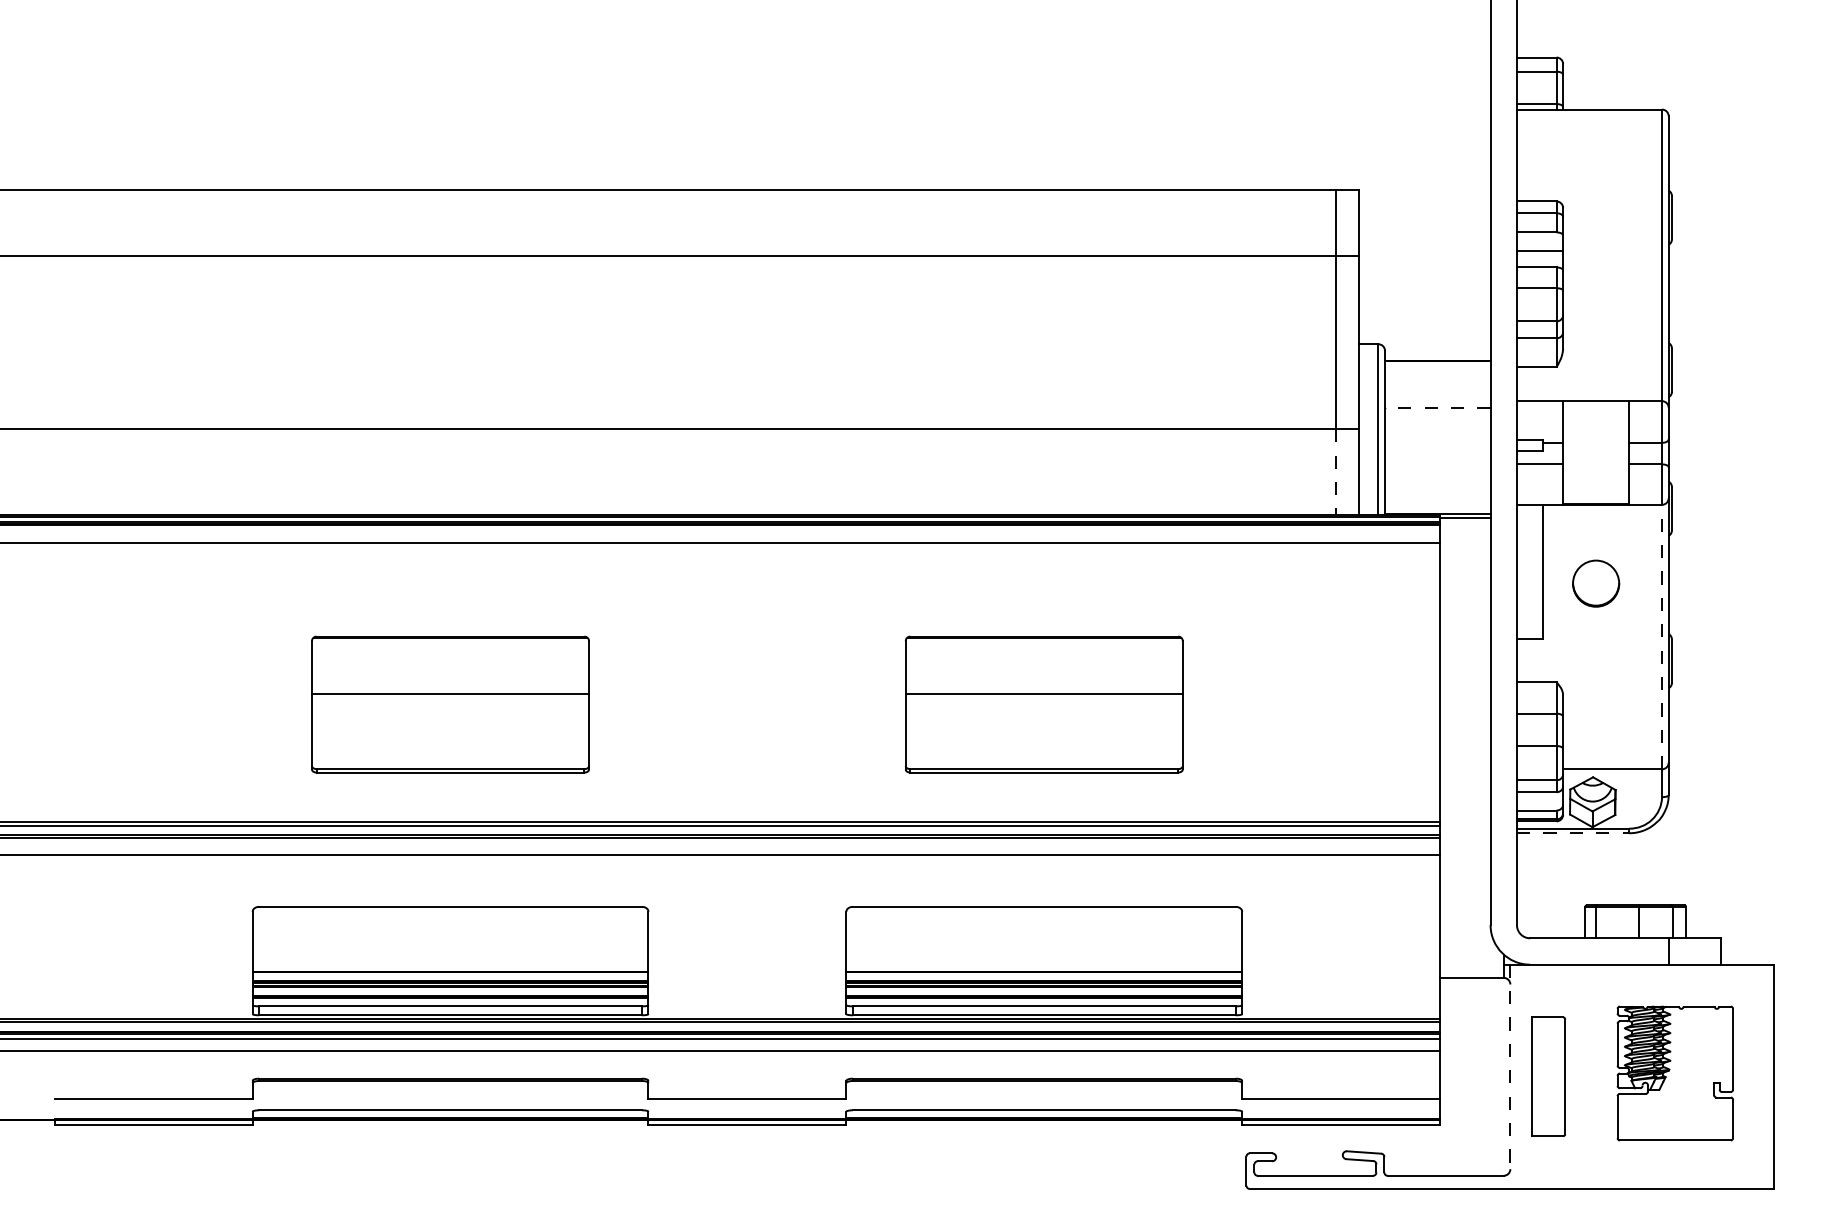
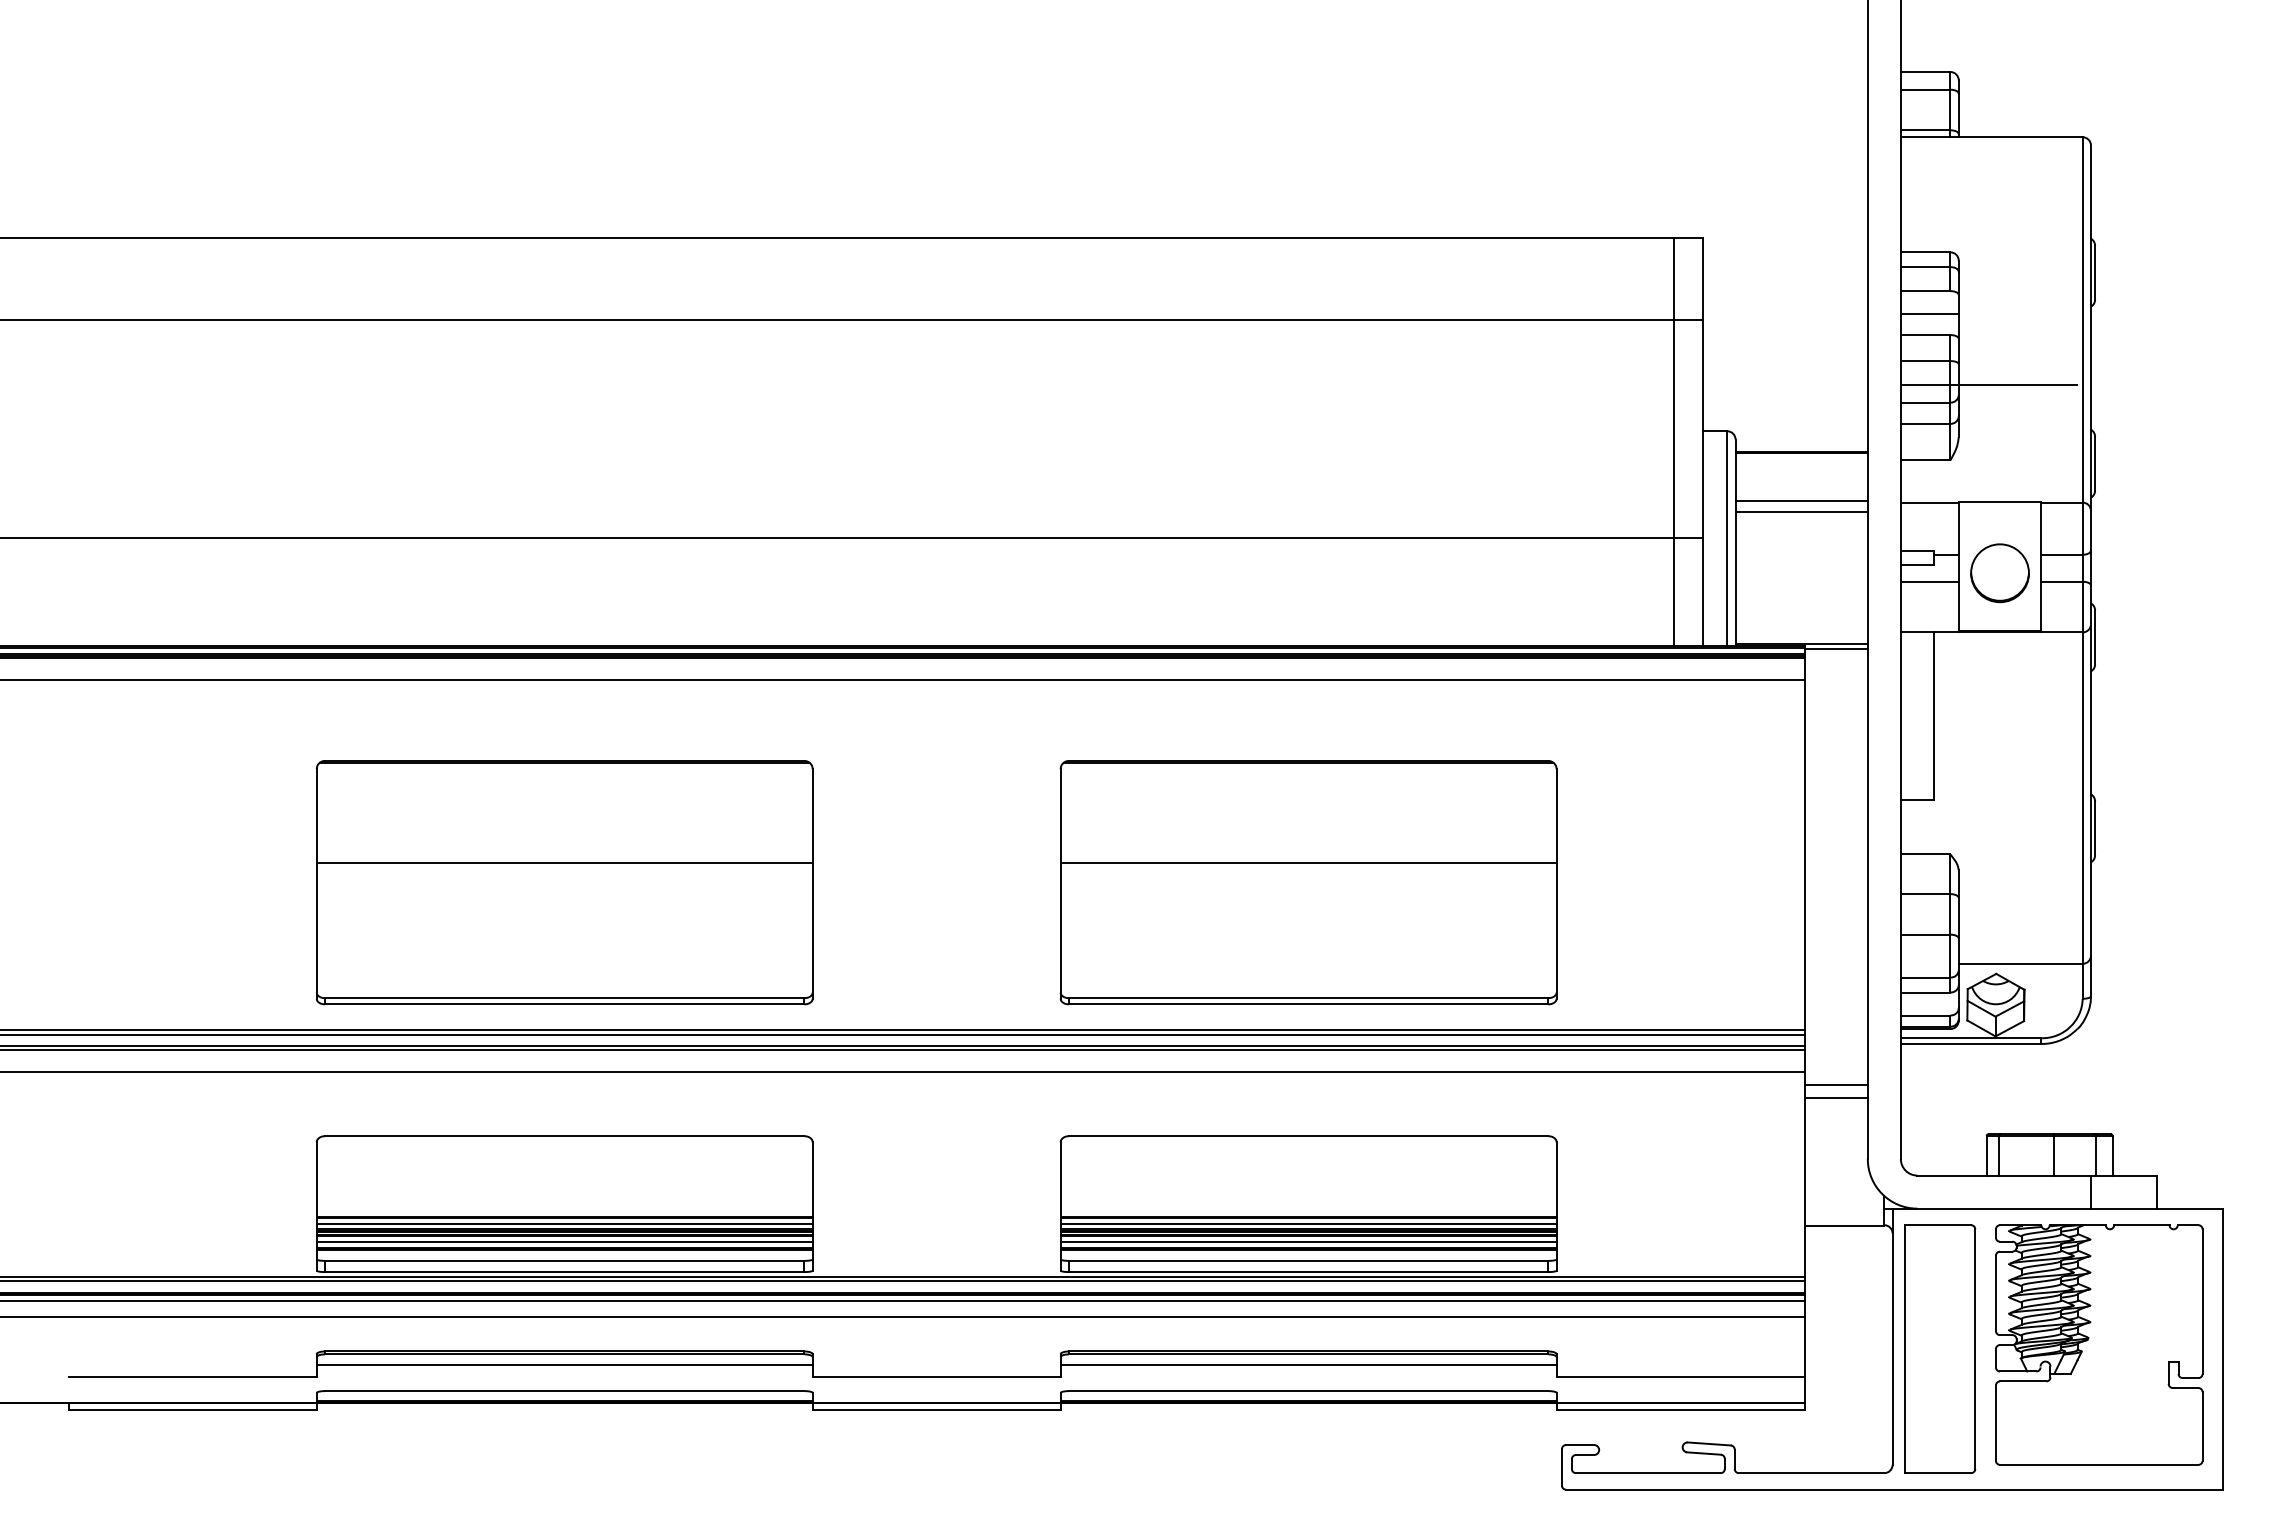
line: (1587, 307) -> (1989, 385), added
line: (1437, 400) -> (1801, 501), added
line: (1437, 408) -> (1801, 511), dashed -> solid
line: (1335, 472) -> (1673, 591), dashed -> solid
part: (1595, 583) -> (1999, 573), moved
line: (1661, 636) -> (2082, 797), dashed -> solid
part: (450, 704) -> (564, 882), size x1.43
part: (1044, 704) -> (1308, 882), size x1.43
line: (1573, 833) -> (1971, 1044), dashed -> solid
line: (1464, 866) -> (1835, 1085), added
line: (1464, 876) -> (1835, 1098), added
line: (450, 976) -> (564, 1223), added
line: (1044, 976) -> (1308, 1223), added
line: (450, 991) -> (564, 1242), added
line: (1044, 991) -> (1308, 1242), added
line: (1510, 1067) -> (1892, 1337), dashed -> solid
part: (1675, 1073) -> (2099, 1344), size x1.43
part: (1548, 1076) -> (1940, 1348), size x1.67
line: (450, 1089) -> (564, 1365), added
line: (1044, 1089) -> (1308, 1365), added

